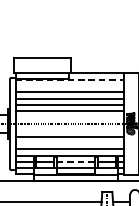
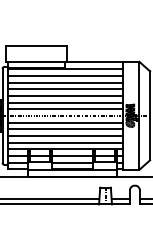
line: (70, 80) -> (66, 69), dashed -> solid
line: (69, 85) -> (65, 75), added
line: (69, 117) -> (65, 109), added
line: (69, 130) -> (65, 122), added
line: (69, 142) -> (65, 135), added
line: (76, 161) -> (72, 155), dashed -> solid

